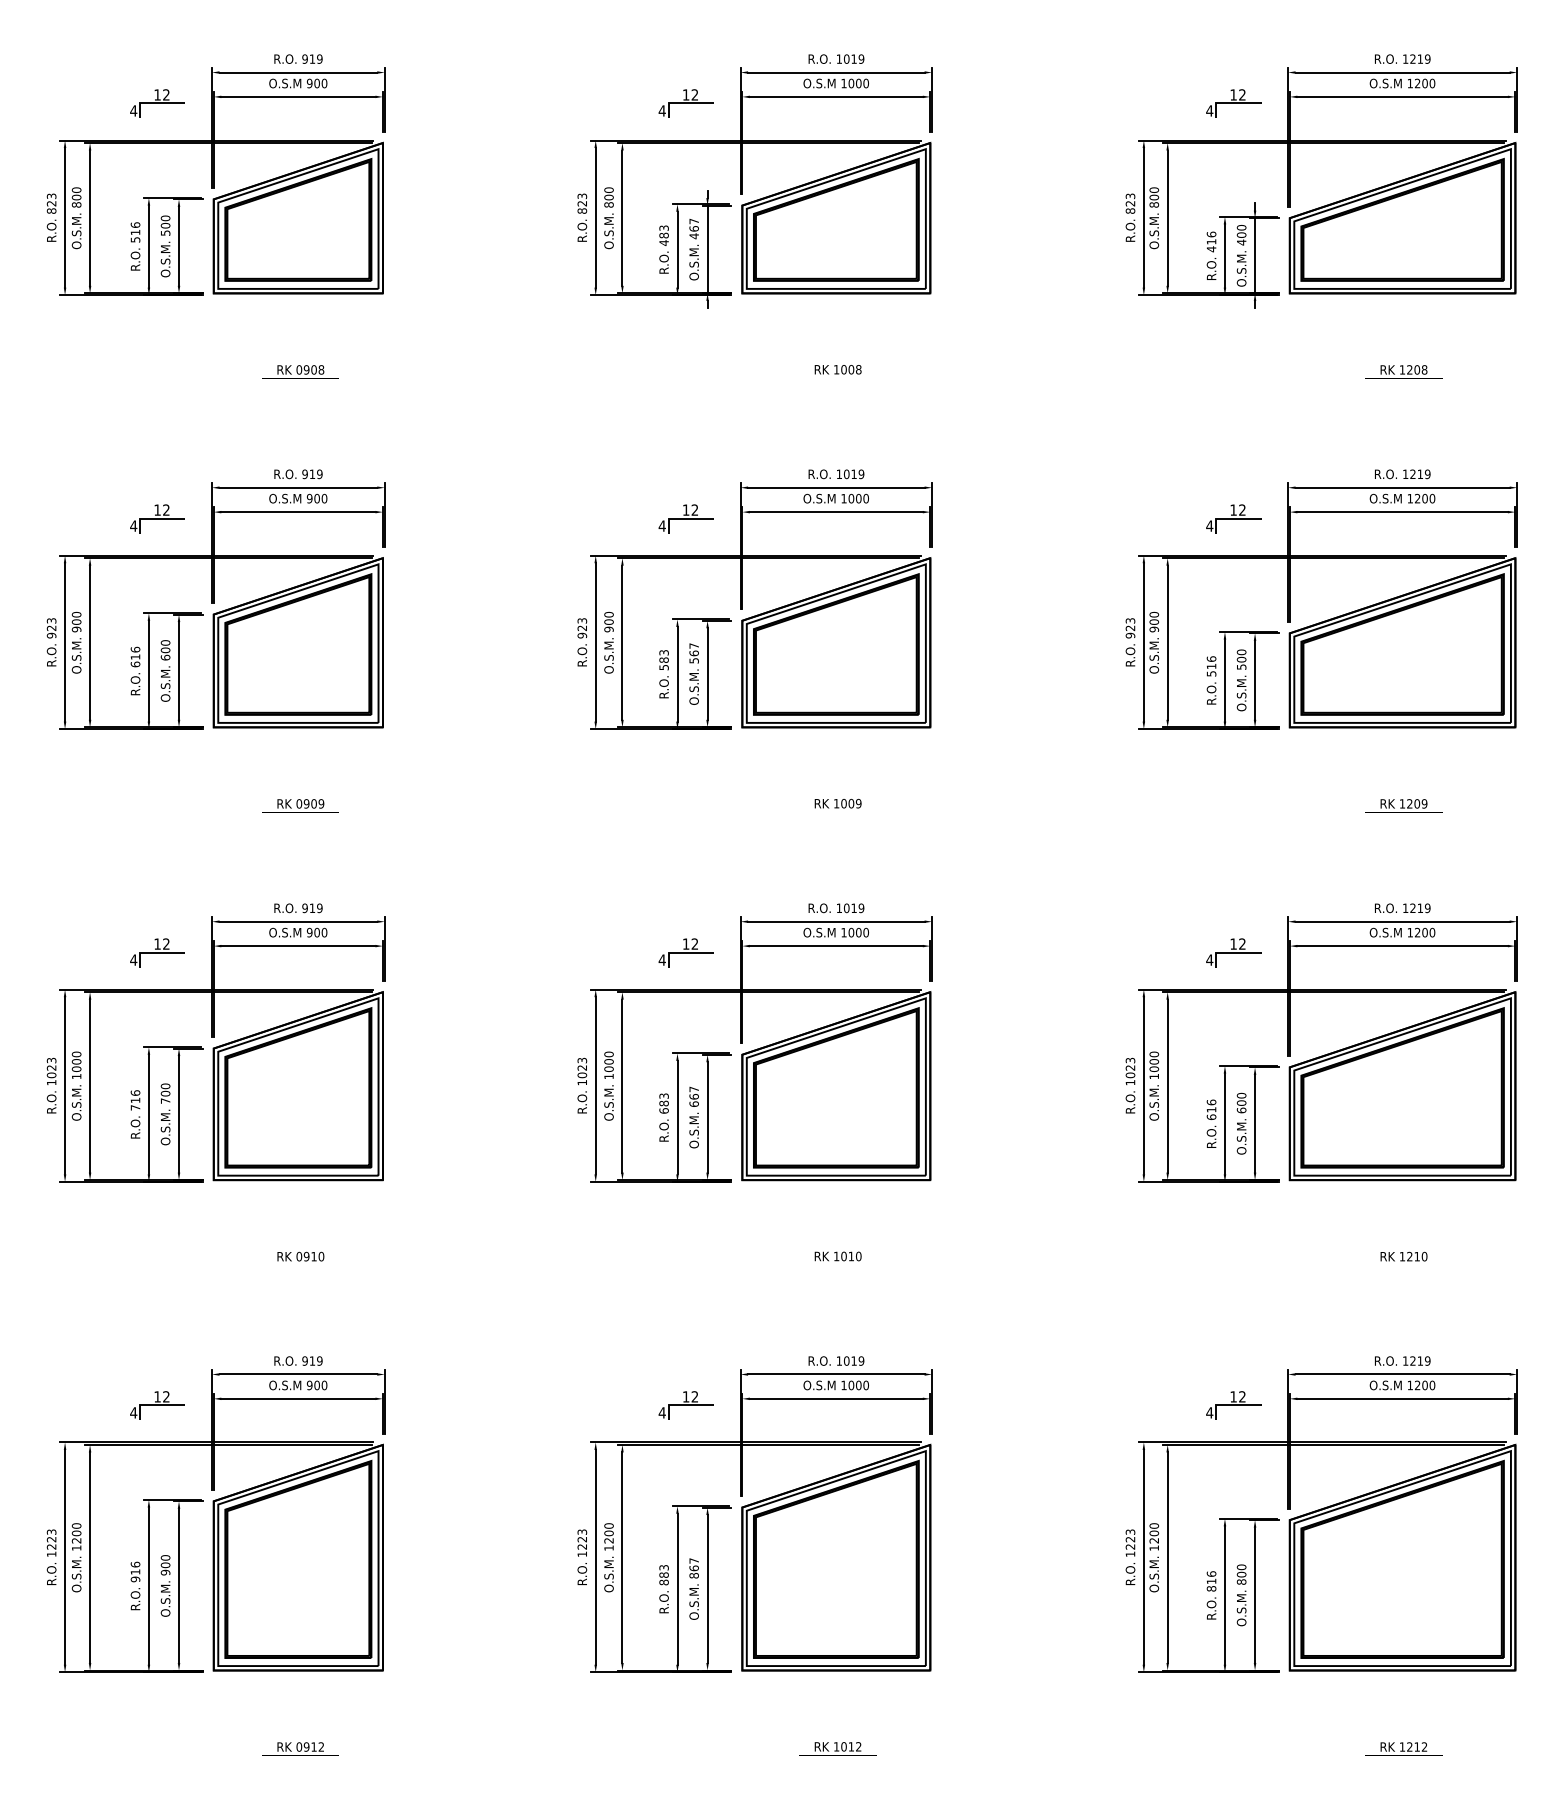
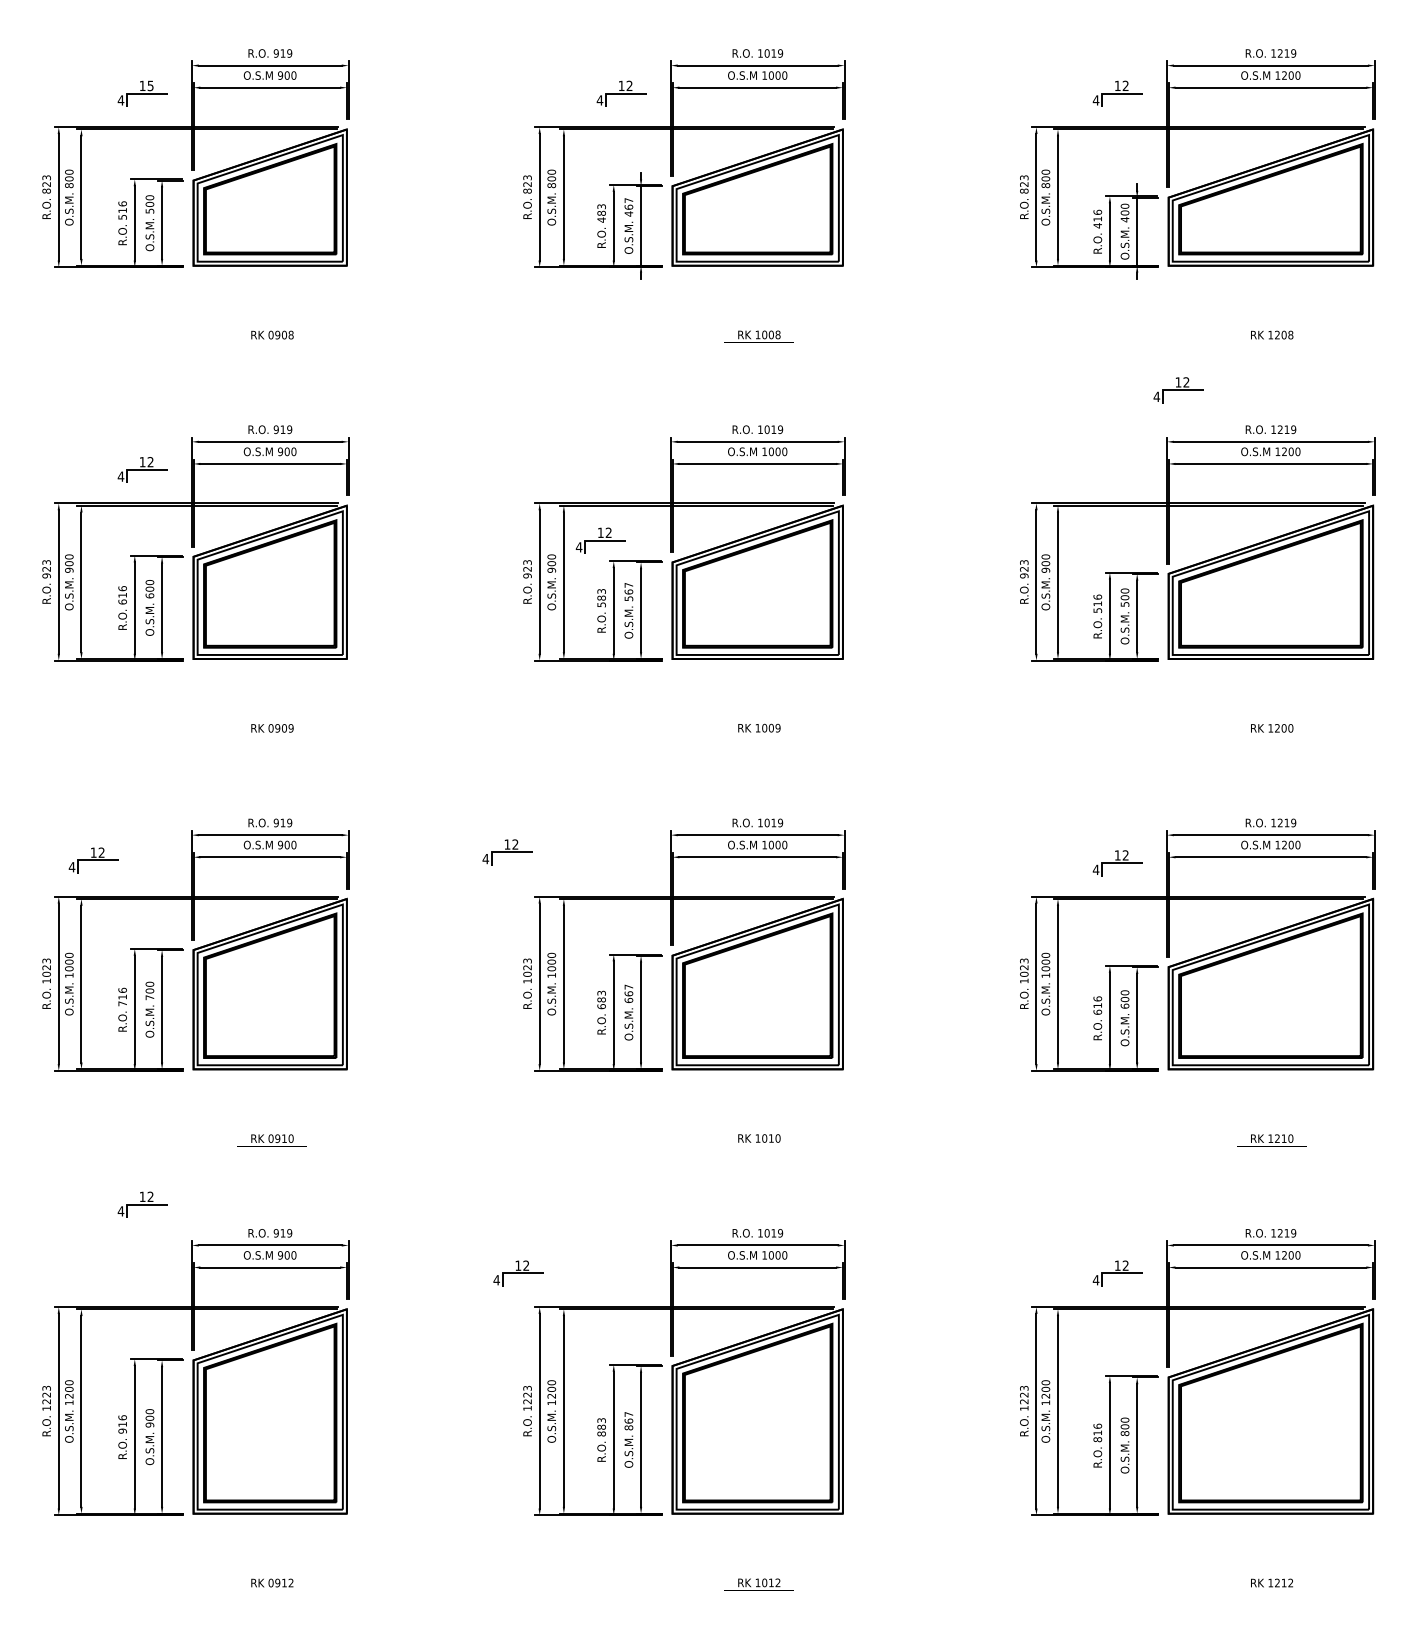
text: (166, 94) -> (150, 85), 12 -> 15
part: (685, 518) -> (600, 540), moved
part: (1233, 518) -> (1178, 390), moved
text: (1424, 803) -> (1290, 728), 1209 -> 1200
part: (157, 952) -> (93, 860), moved
part: (685, 952) -> (506, 852), moved
part: (157, 1405) -> (142, 1204), moved
part: (685, 1405) -> (517, 1273), moved

